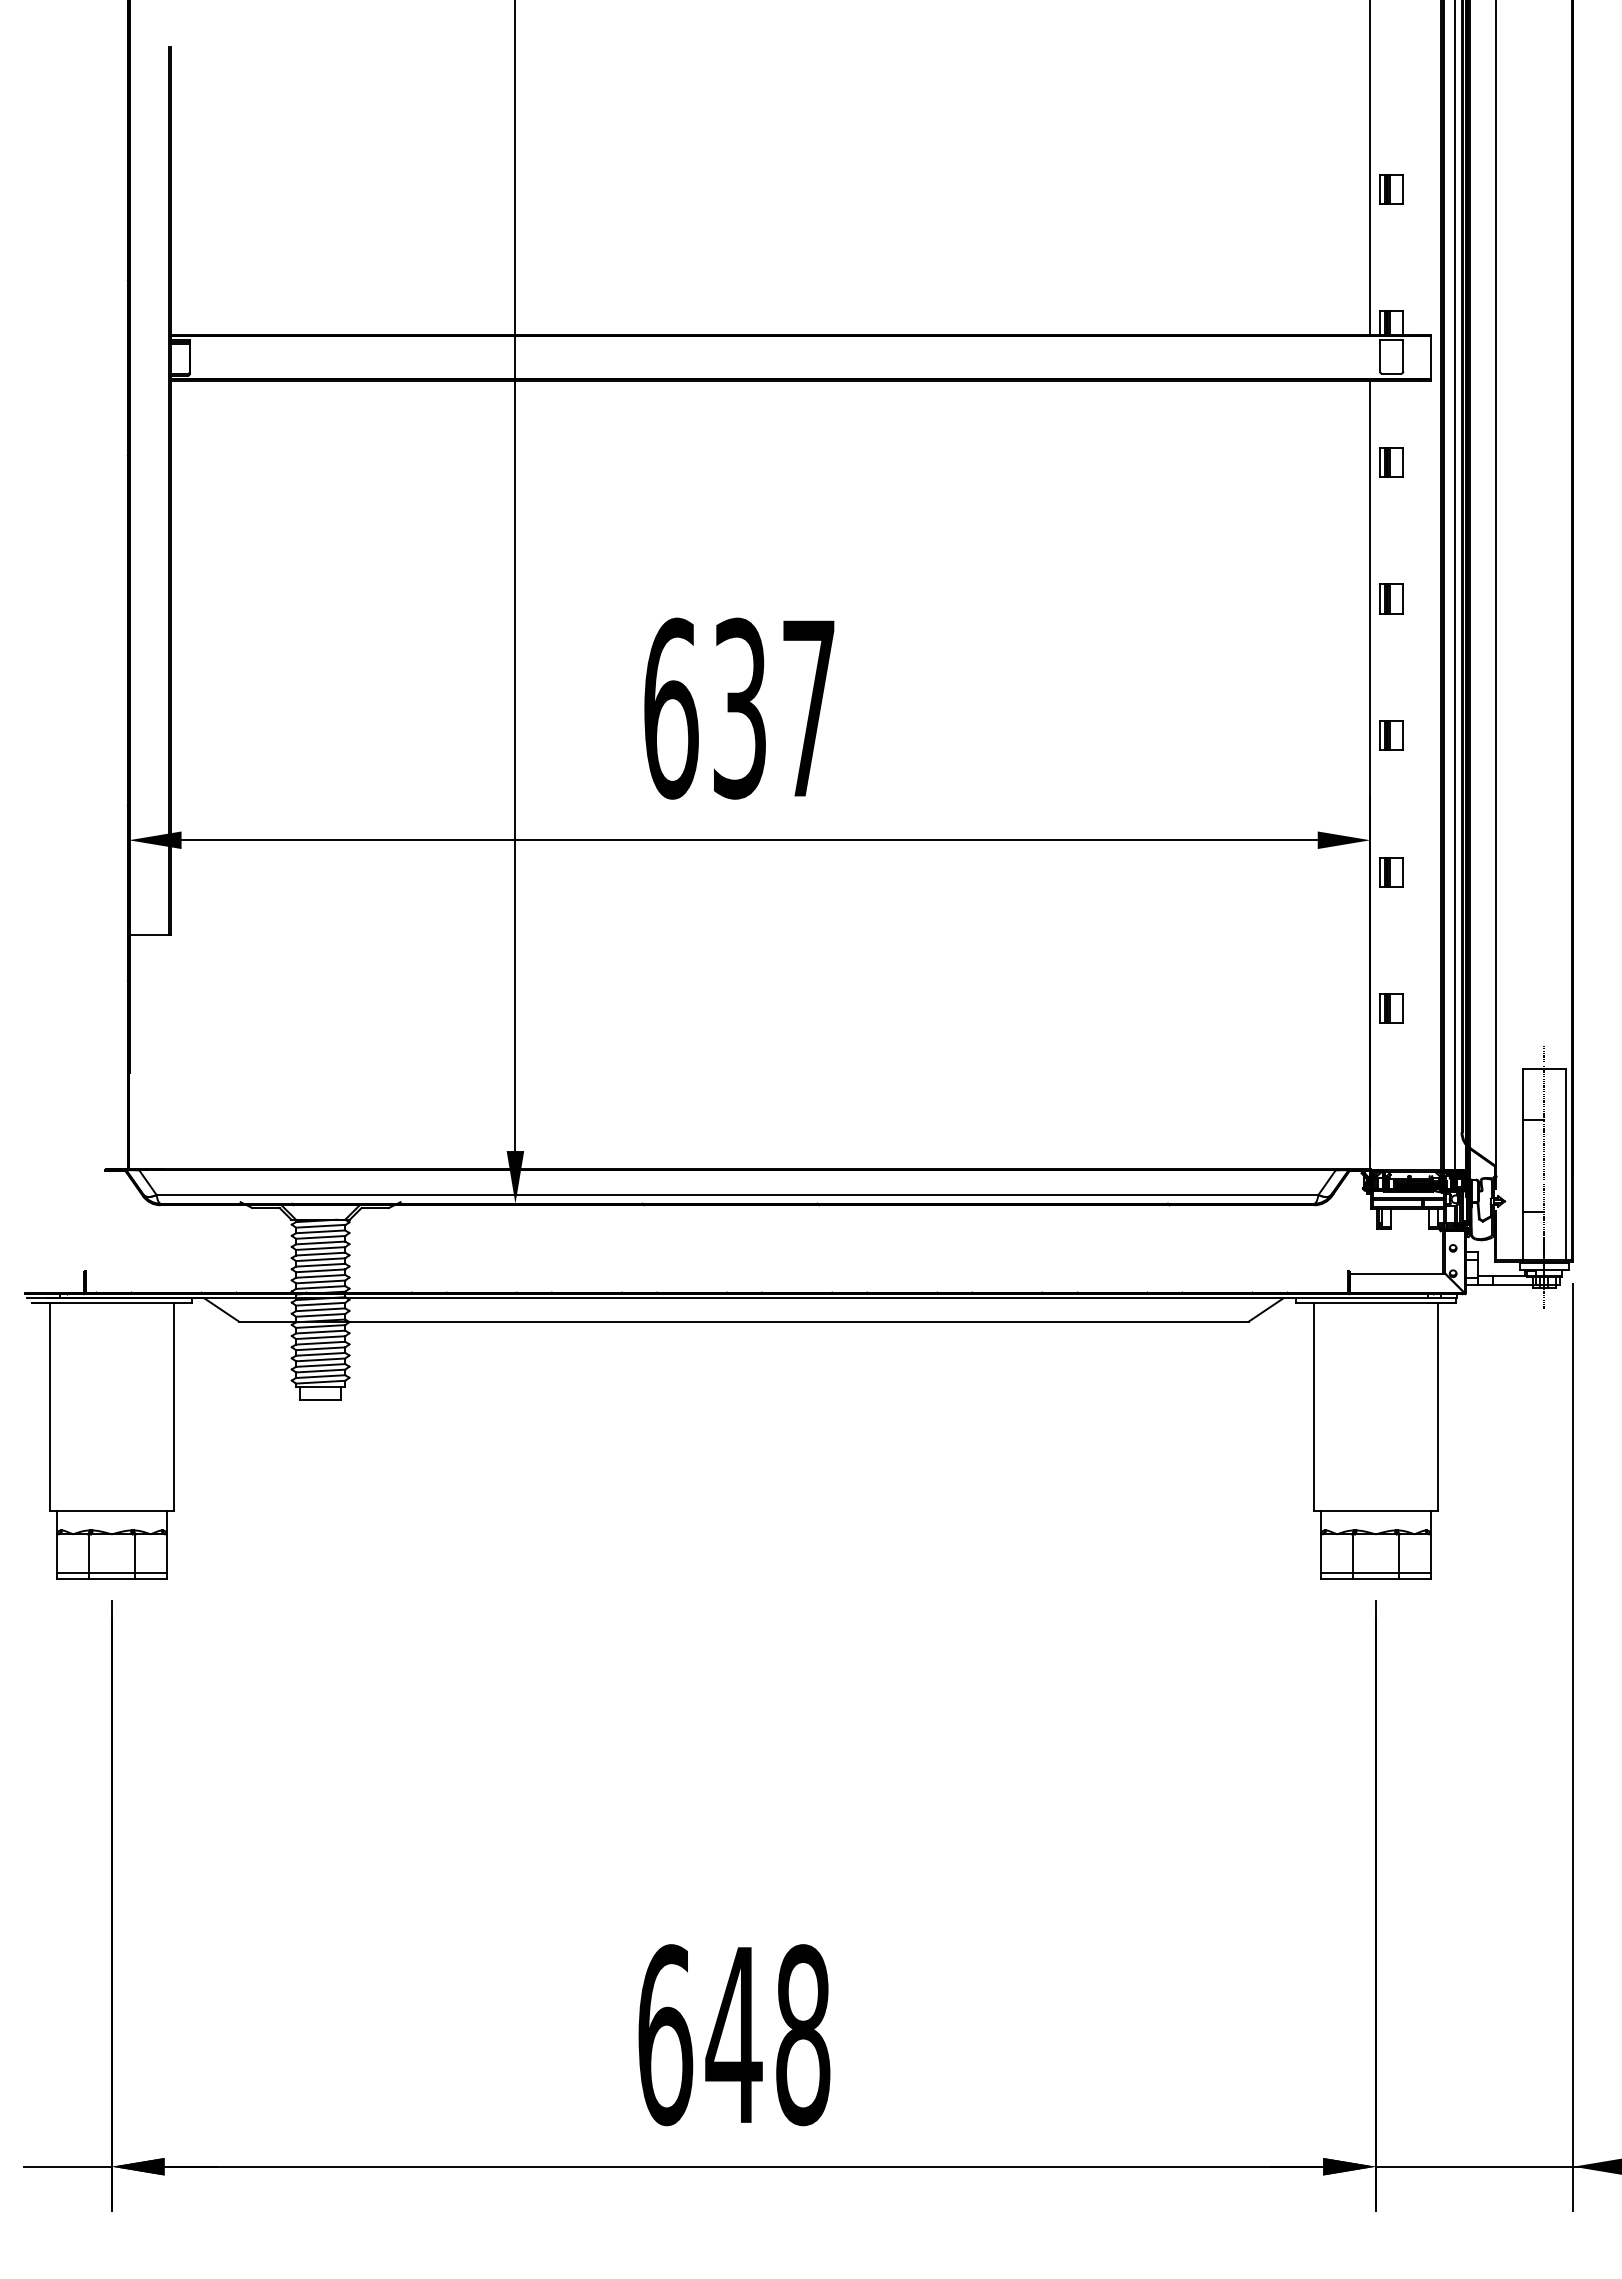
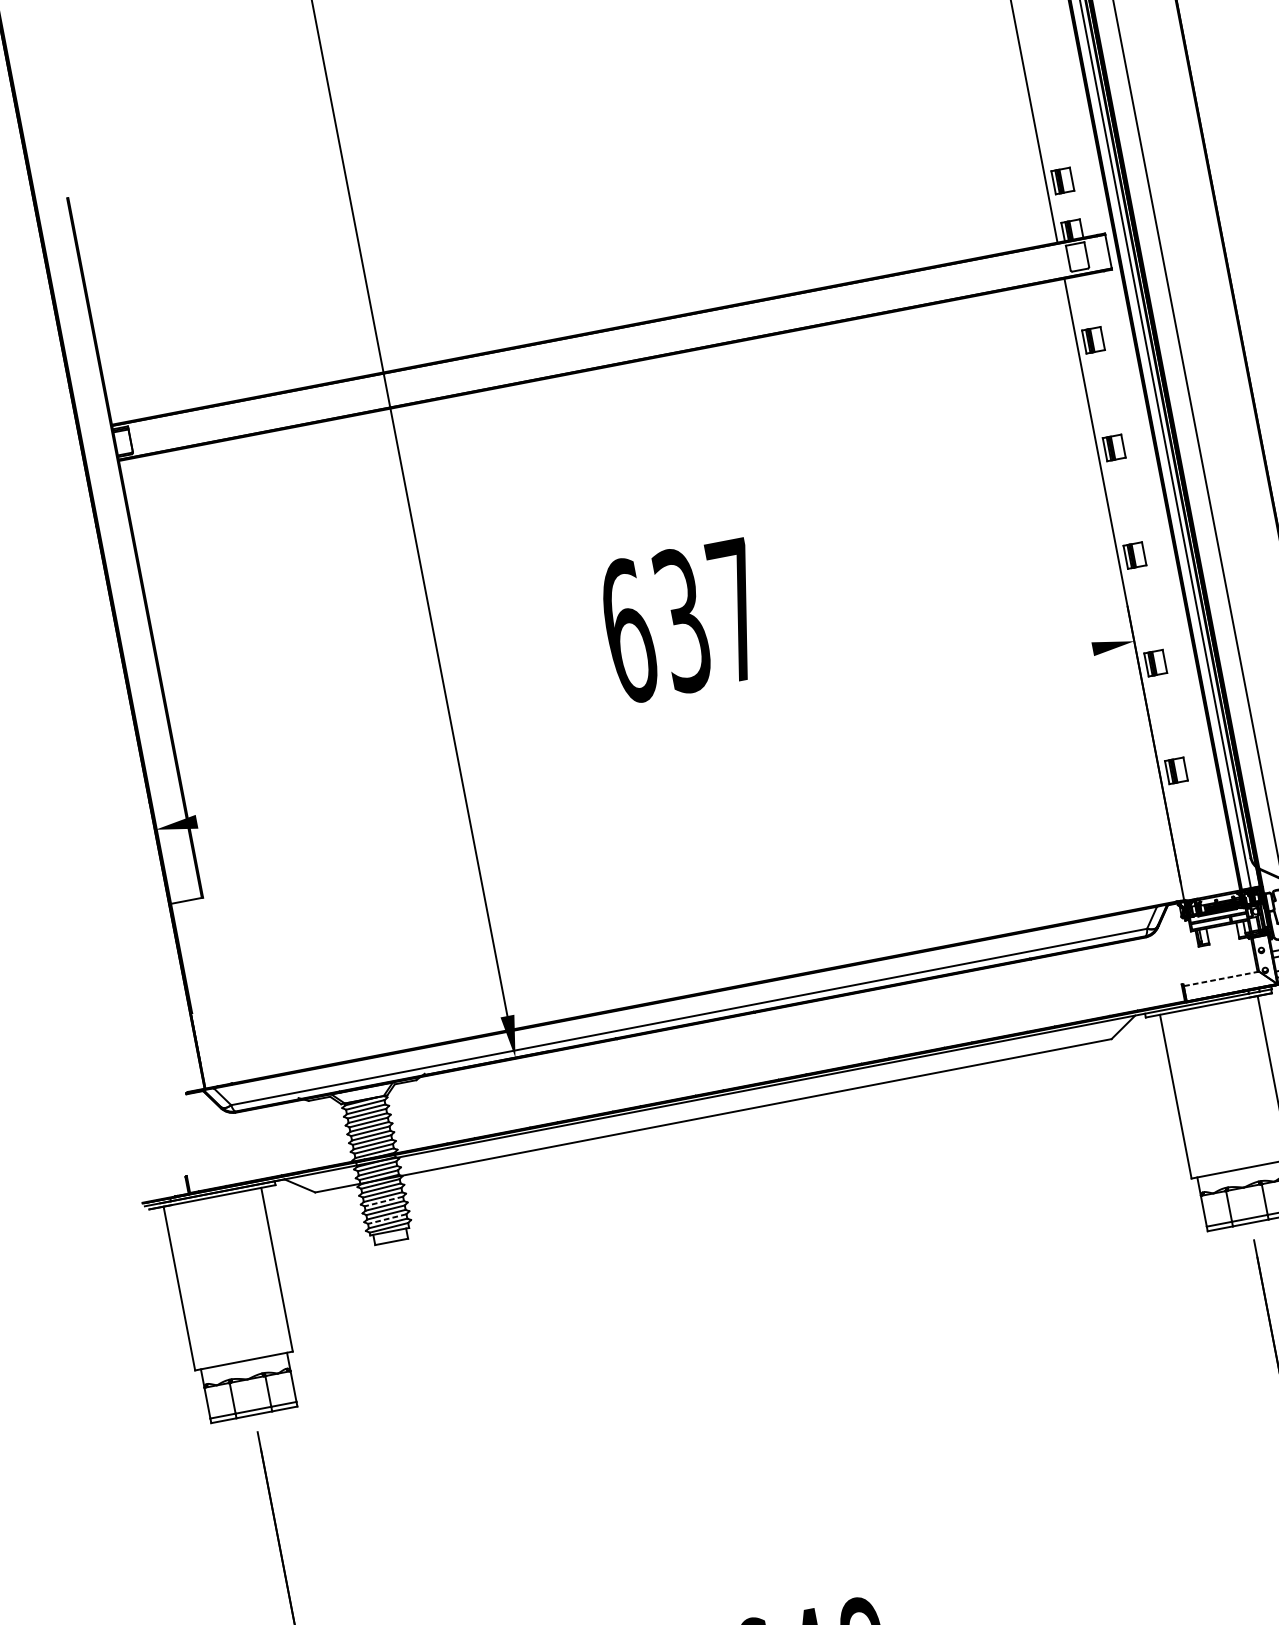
part: (1391, 189) -> (1062, 181), moved
text: (739, 708) -> (682, 620), moved
line: (749, 840) -> (644, 735), removed
line: (1397, 1273) -> (1221, 978), solid -> dashed
line: (320, 1348) -> (383, 1201), solid -> dashed
line: (320, 1371) -> (387, 1219), solid -> dashed

